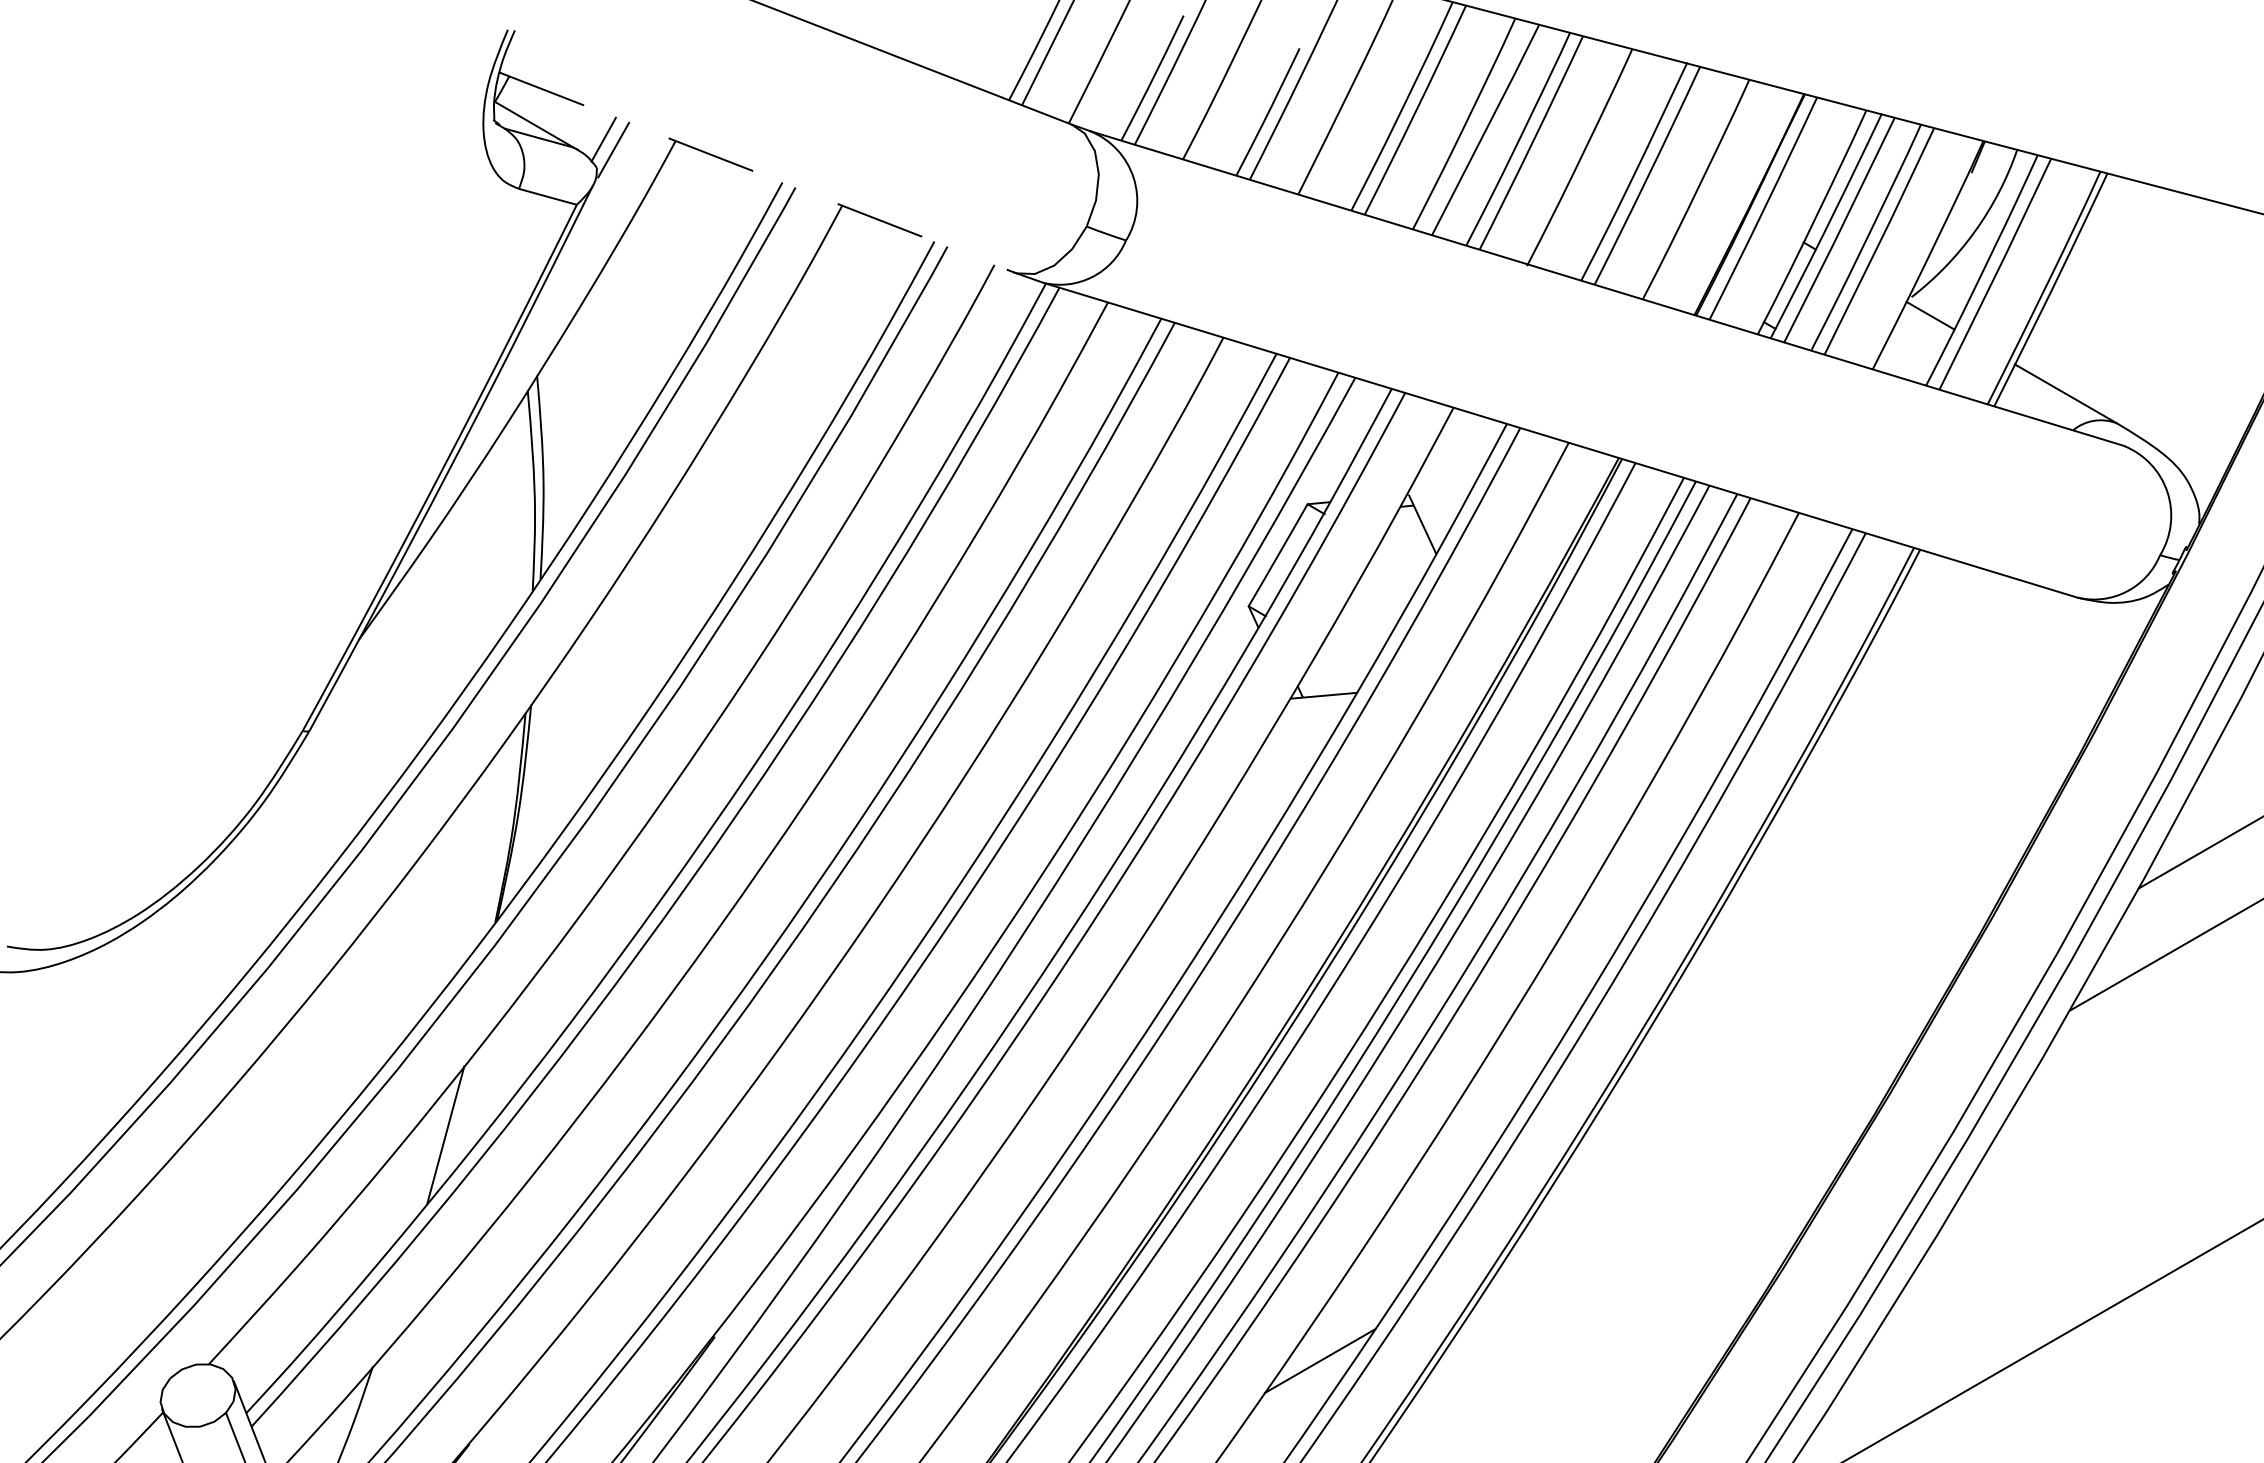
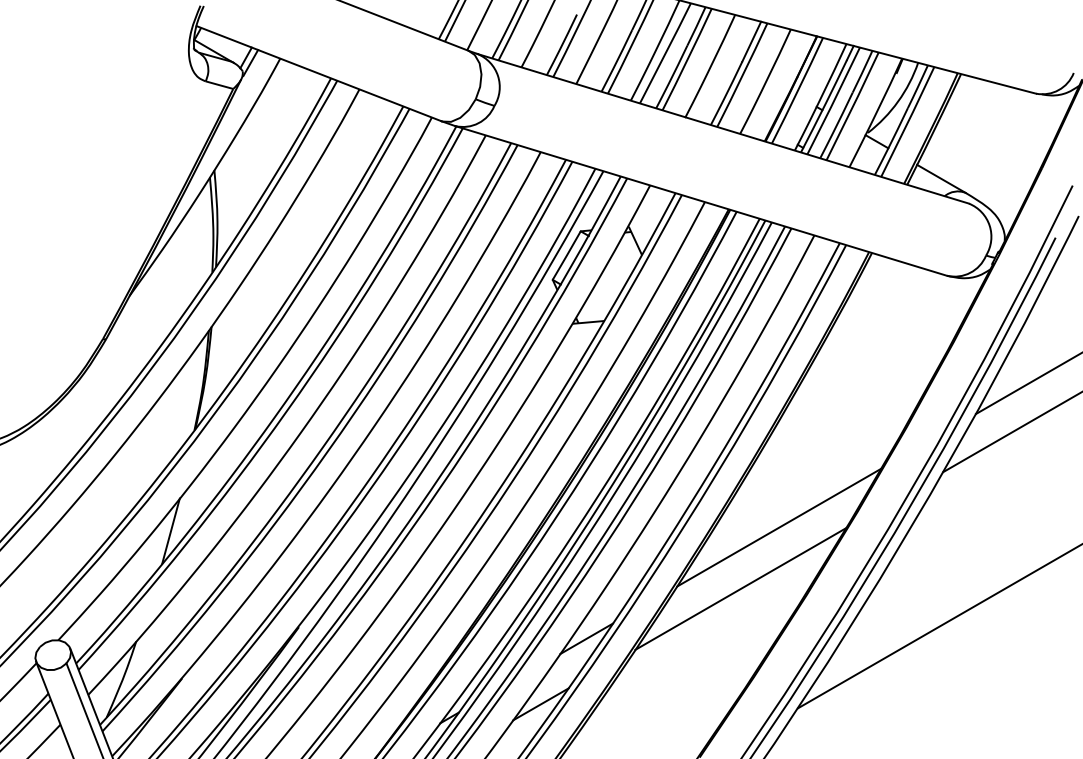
line: (758, 172) -> (319, 73), dashed -> solid
line: (1725, 1127) -> (779, 527), added
line: (1643, 1255) -> (740, 588), added

